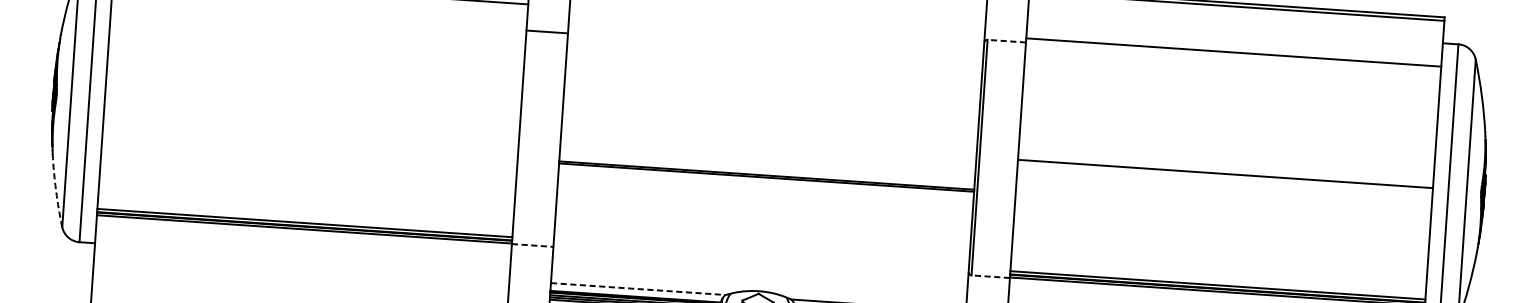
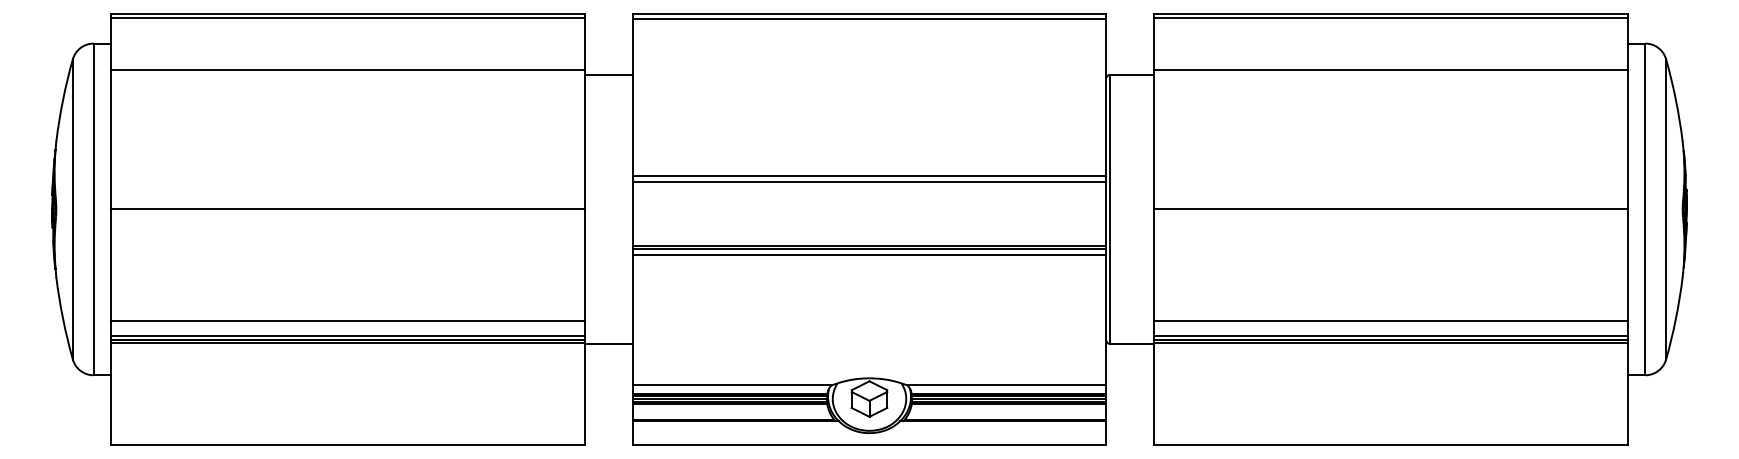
line: (546, 32) -> (608, 75), moved
line: (1006, 40) -> (1131, 74), dashed -> solid
line: (312, 111) -> (348, 208), added
line: (770, 114) -> (869, 176), added
line: (770, 118) -> (869, 181), added
line: (766, 182) -> (869, 254), added
arc: (56, 190) -> (63, 318), dashed -> solid
line: (305, 210) -> (348, 321), added
line: (532, 245) -> (608, 343), dashed -> solid
line: (1218, 272) -> (1390, 321), added
line: (990, 276) -> (1131, 343), dashed -> solid
line: (638, 289) -> (732, 385), dashed -> solid

